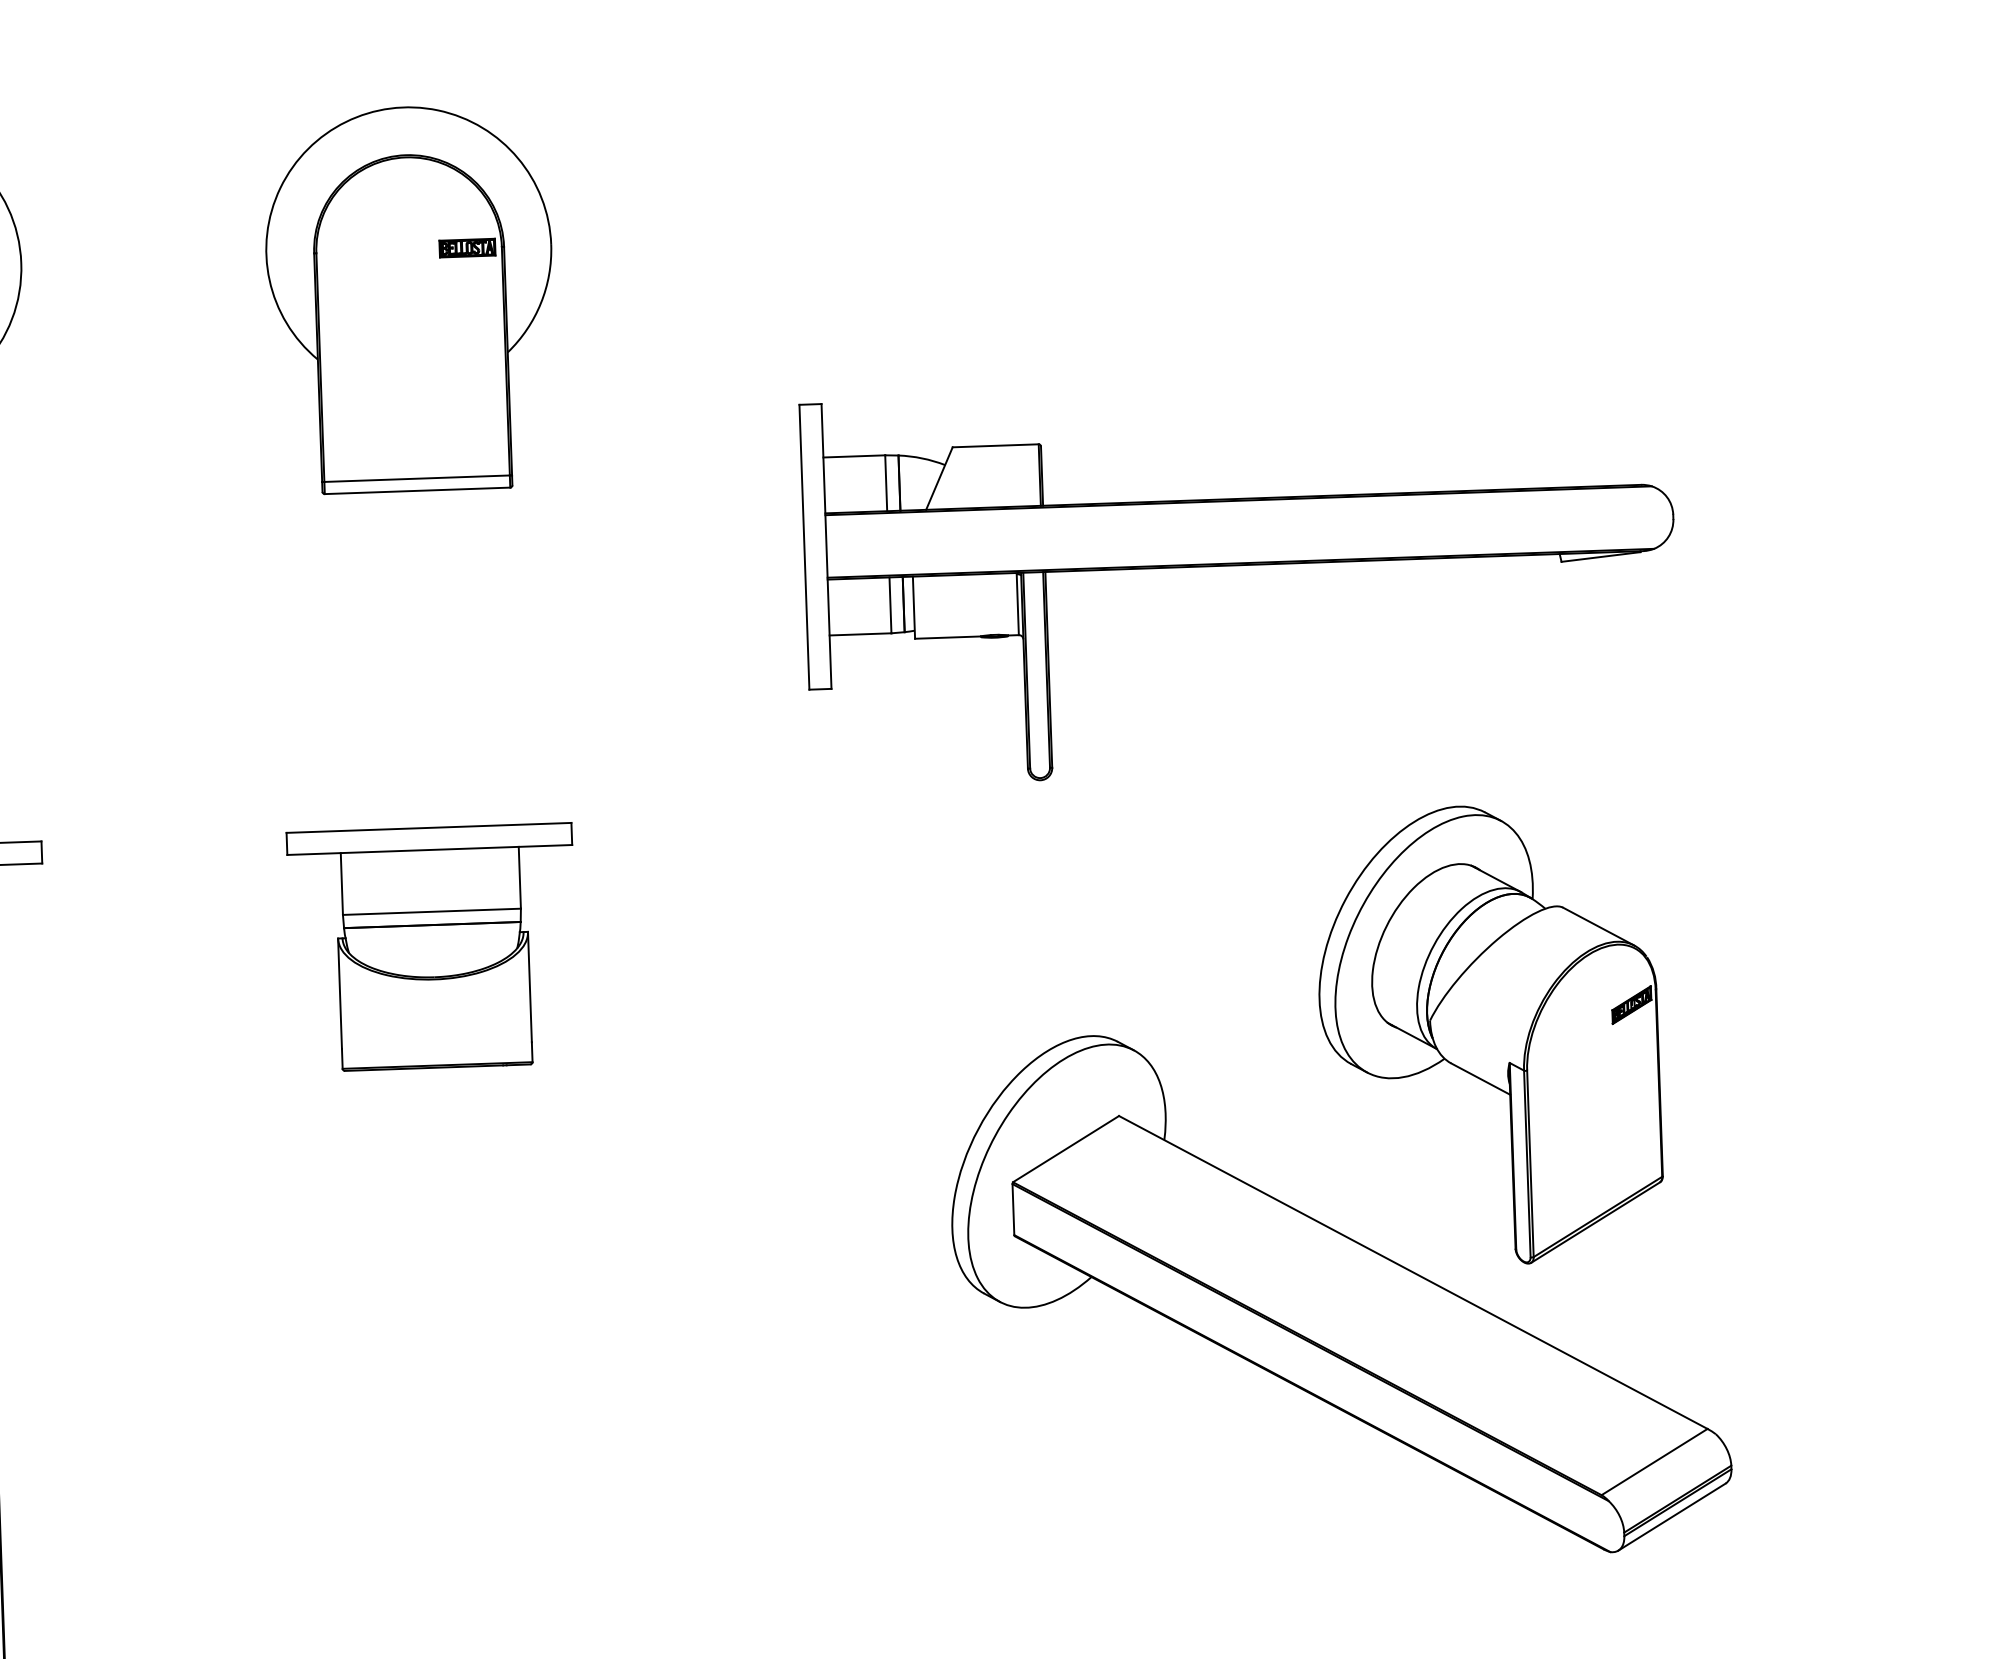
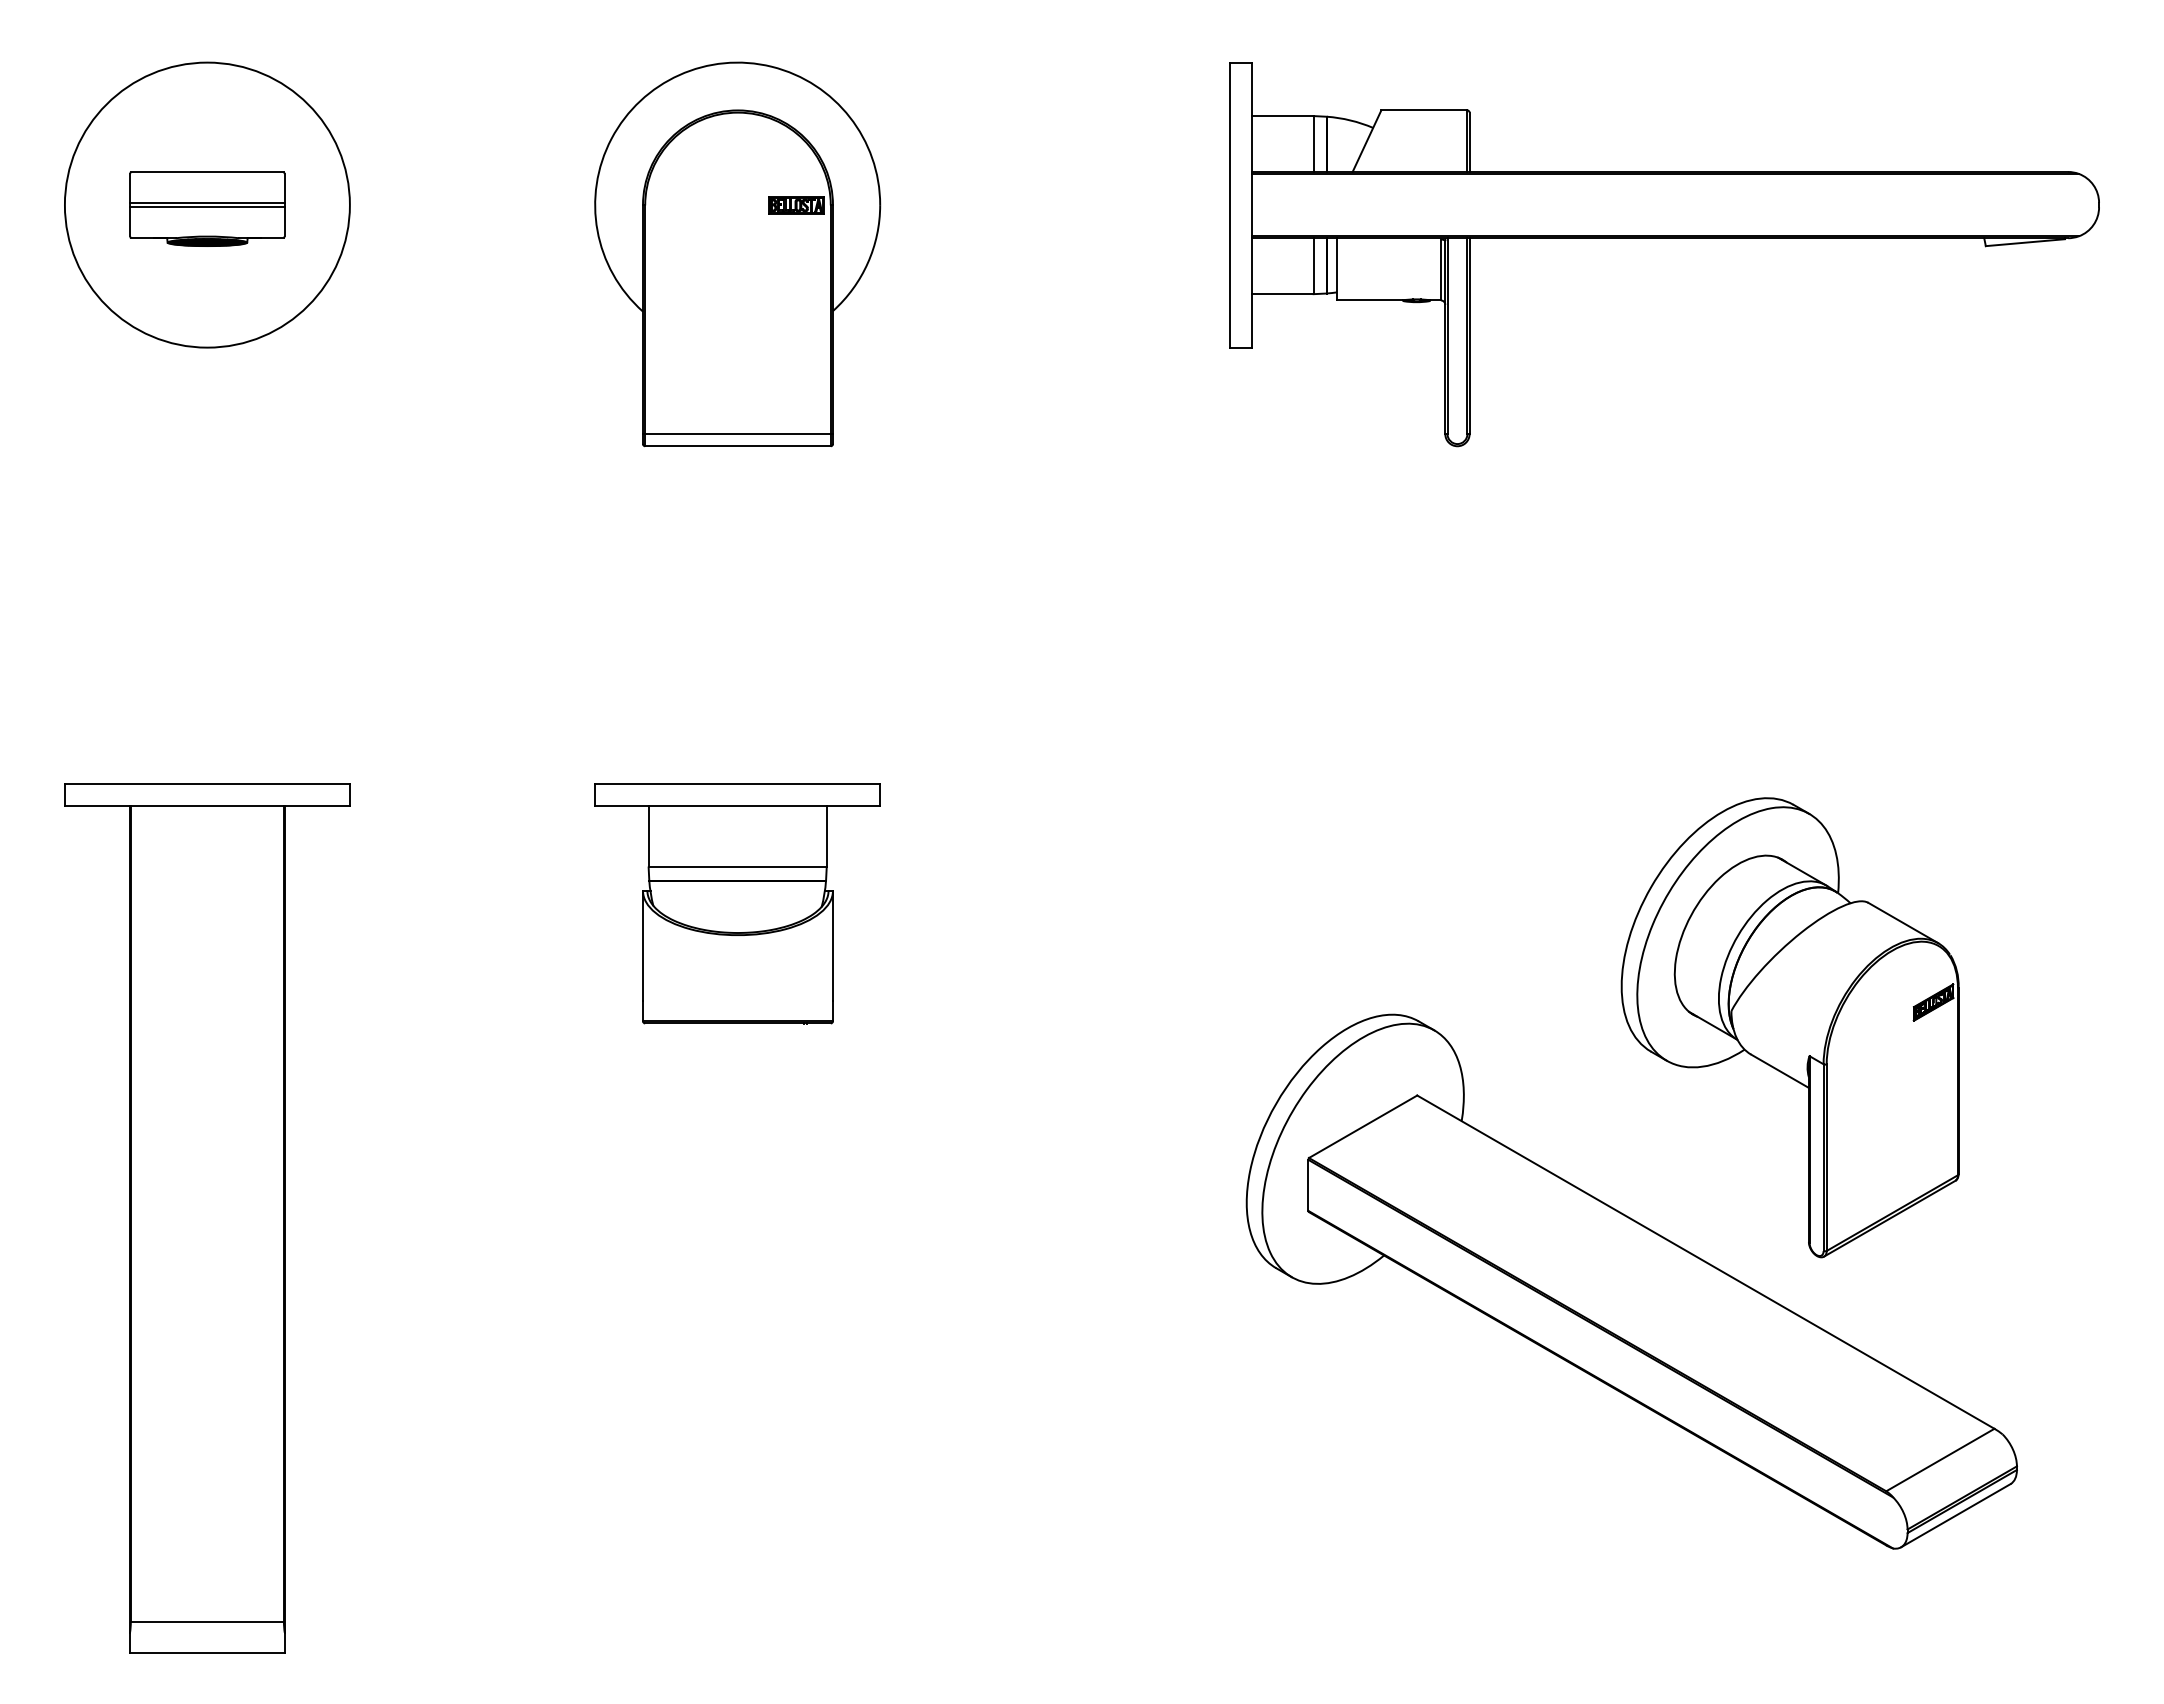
part: (1240, 565) -> (1664, 238), moved

